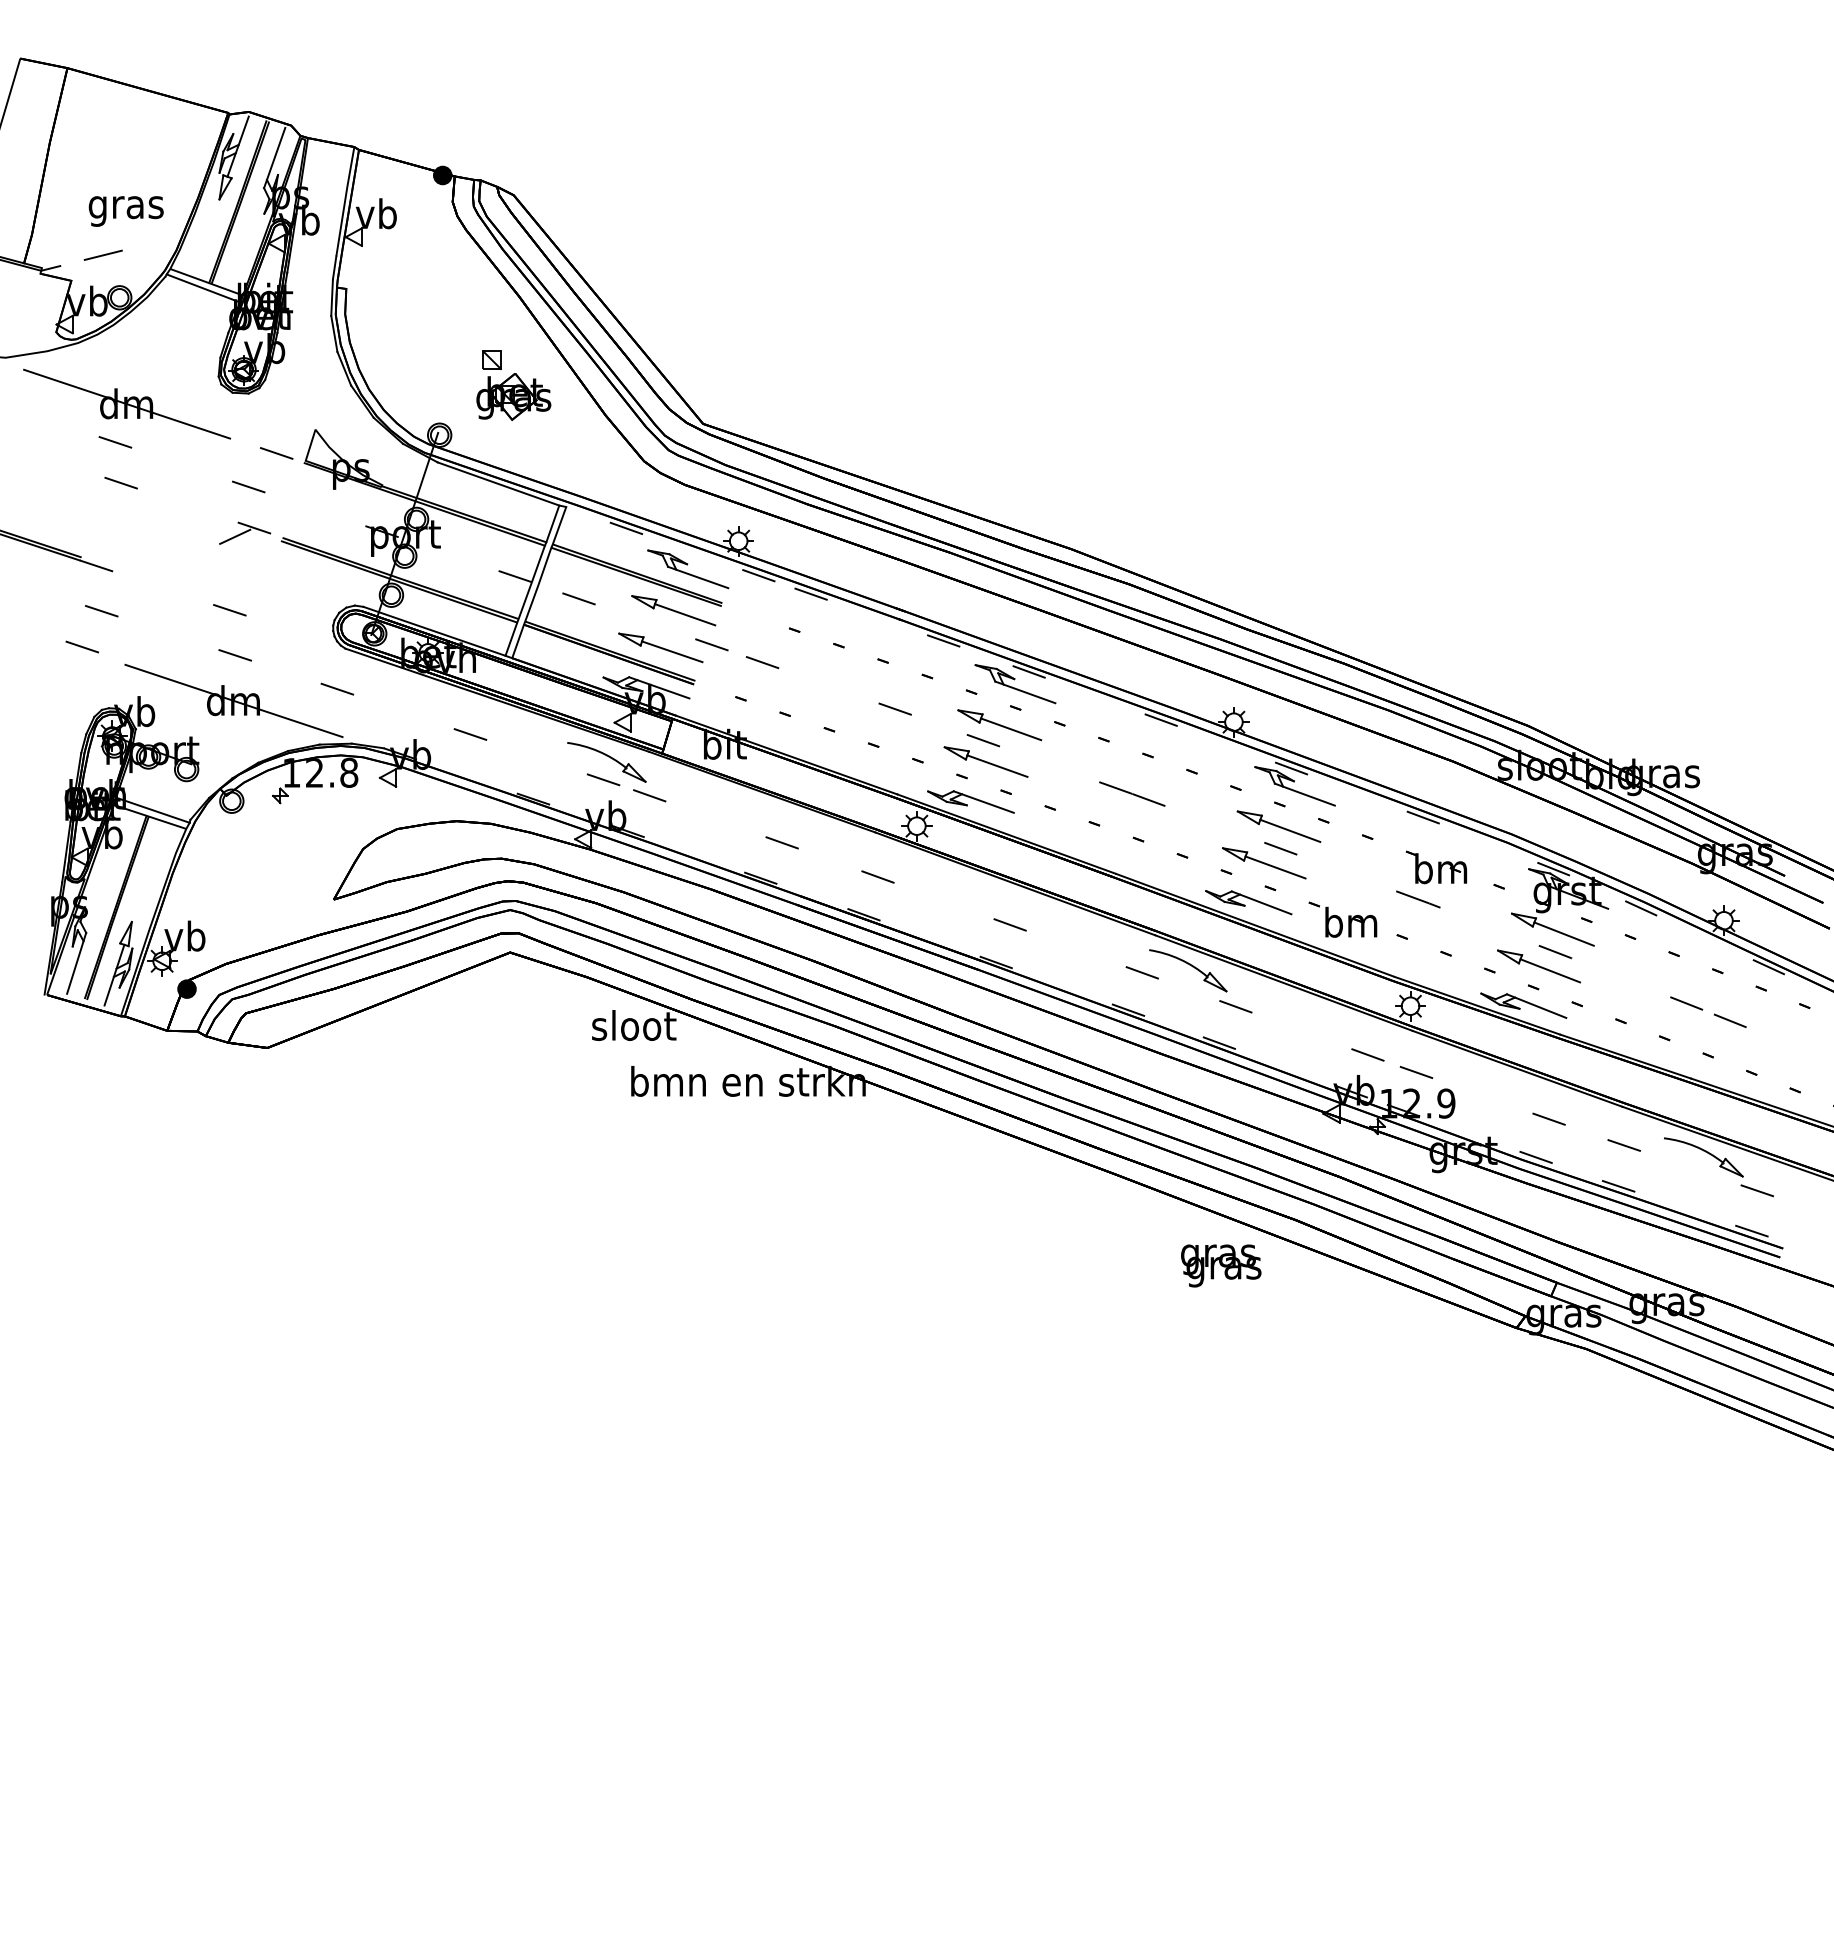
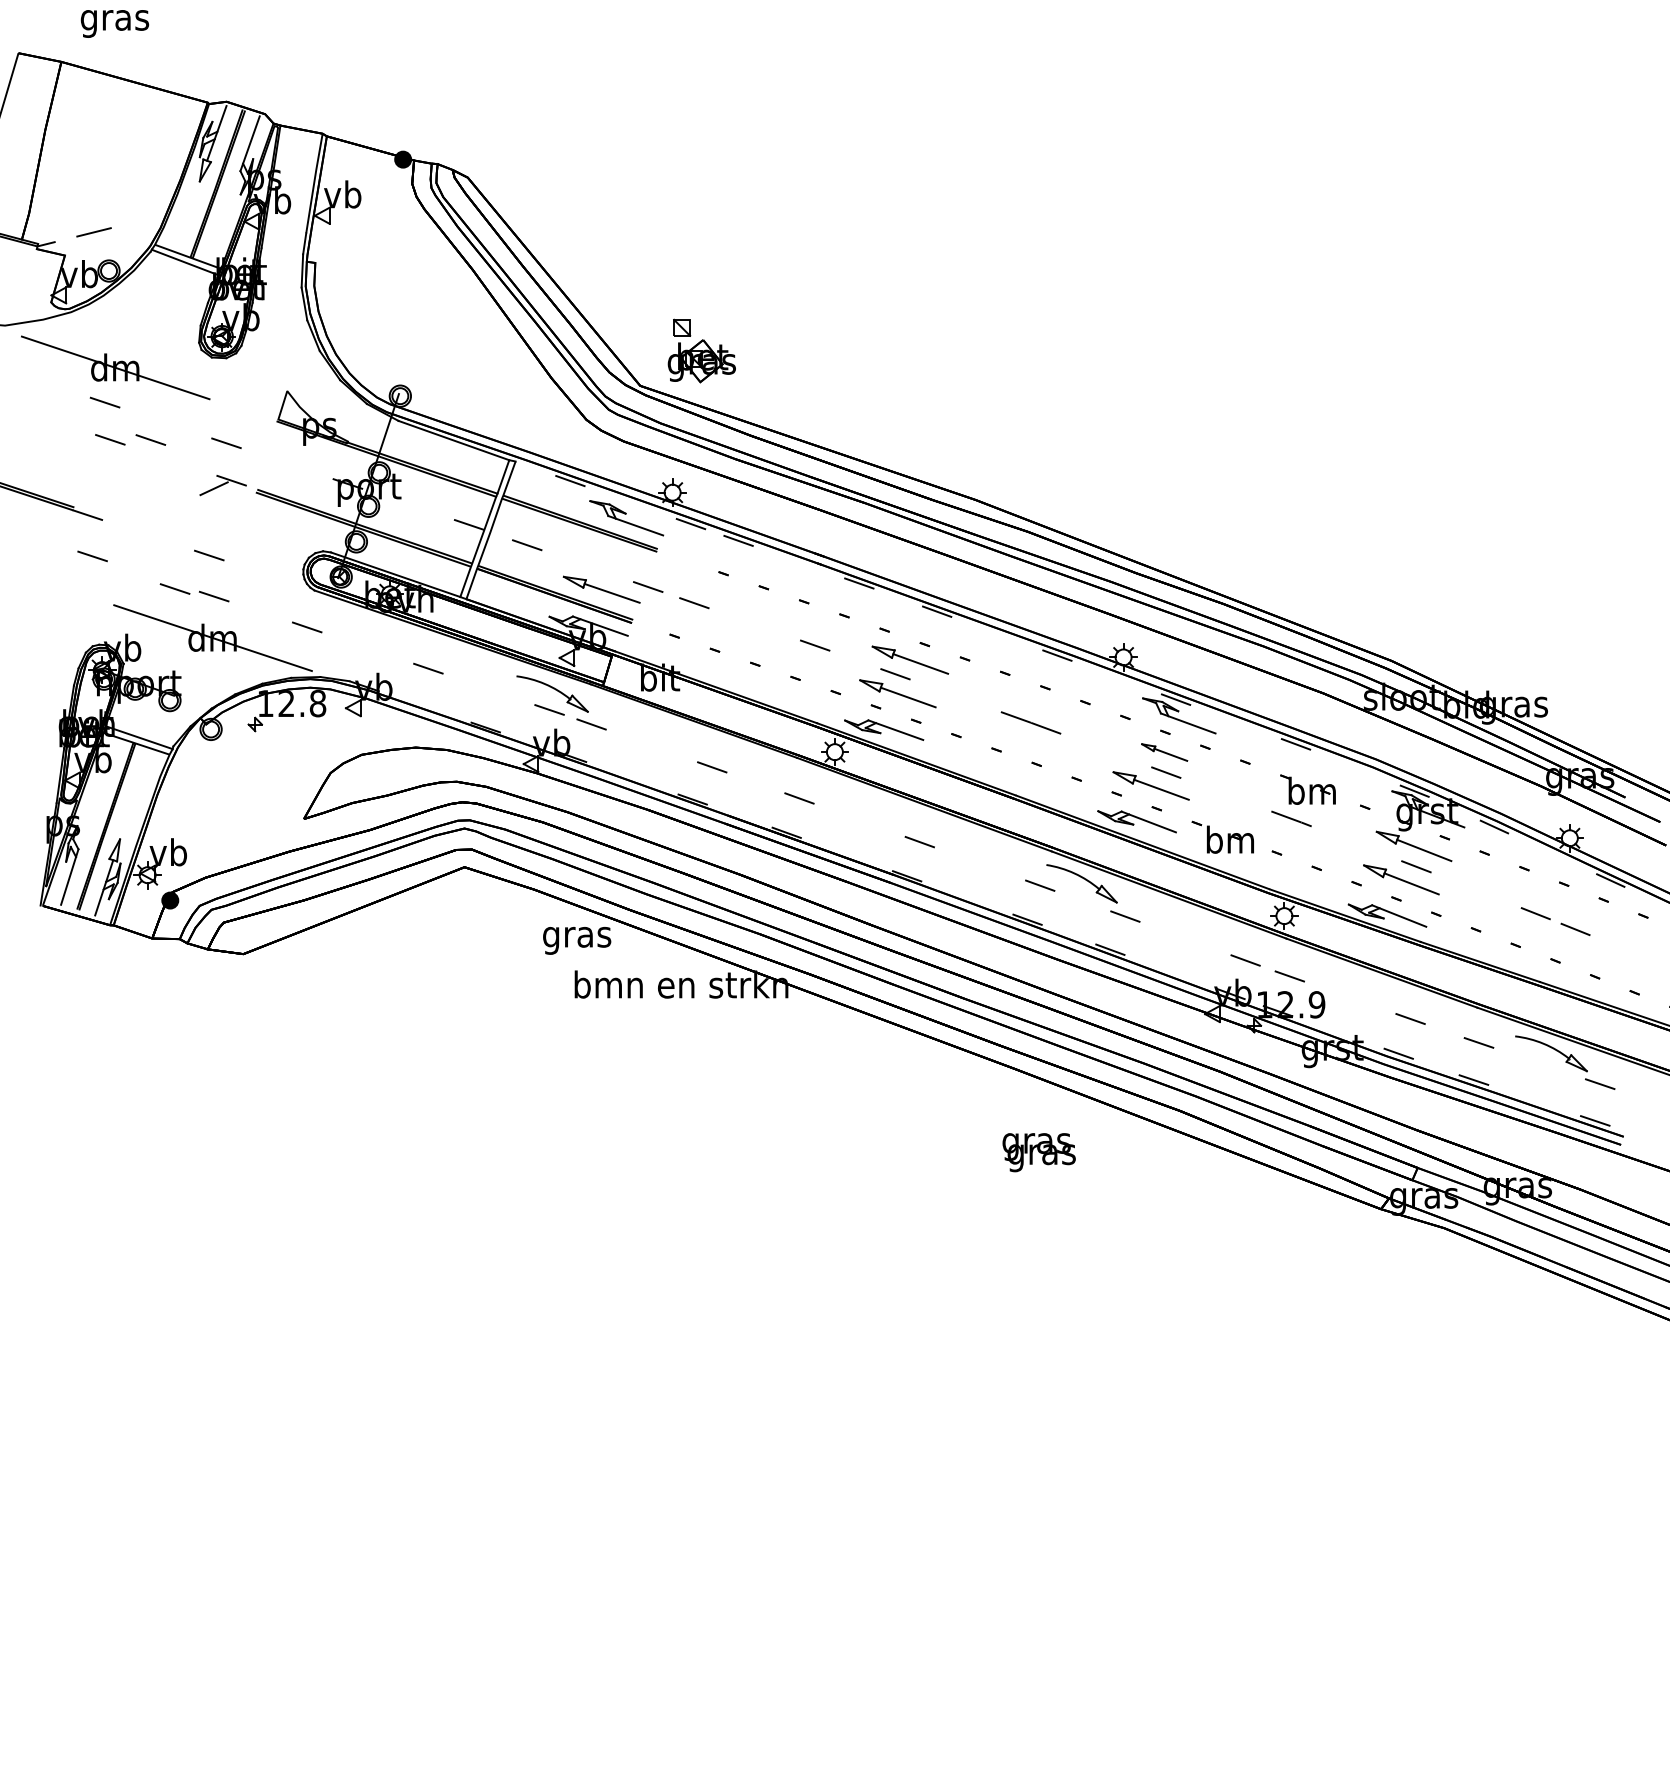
text: (125, 211) -> (114, 23), moved
part: (513, 385) -> (701, 350), moved
line: (276, 453) -> (150, 440), moved
part: (673, 610) -> (613, 555), removed
line: (81, 646) -> (174, 588), moved
part: (1015, 684) -> (924, 623), removed
part: (1278, 826) -> (1164, 752), size x0.6
text: (634, 1029) -> (577, 937), sloot -> gras
text: (1221, 1265) -> (1039, 1152), moved

